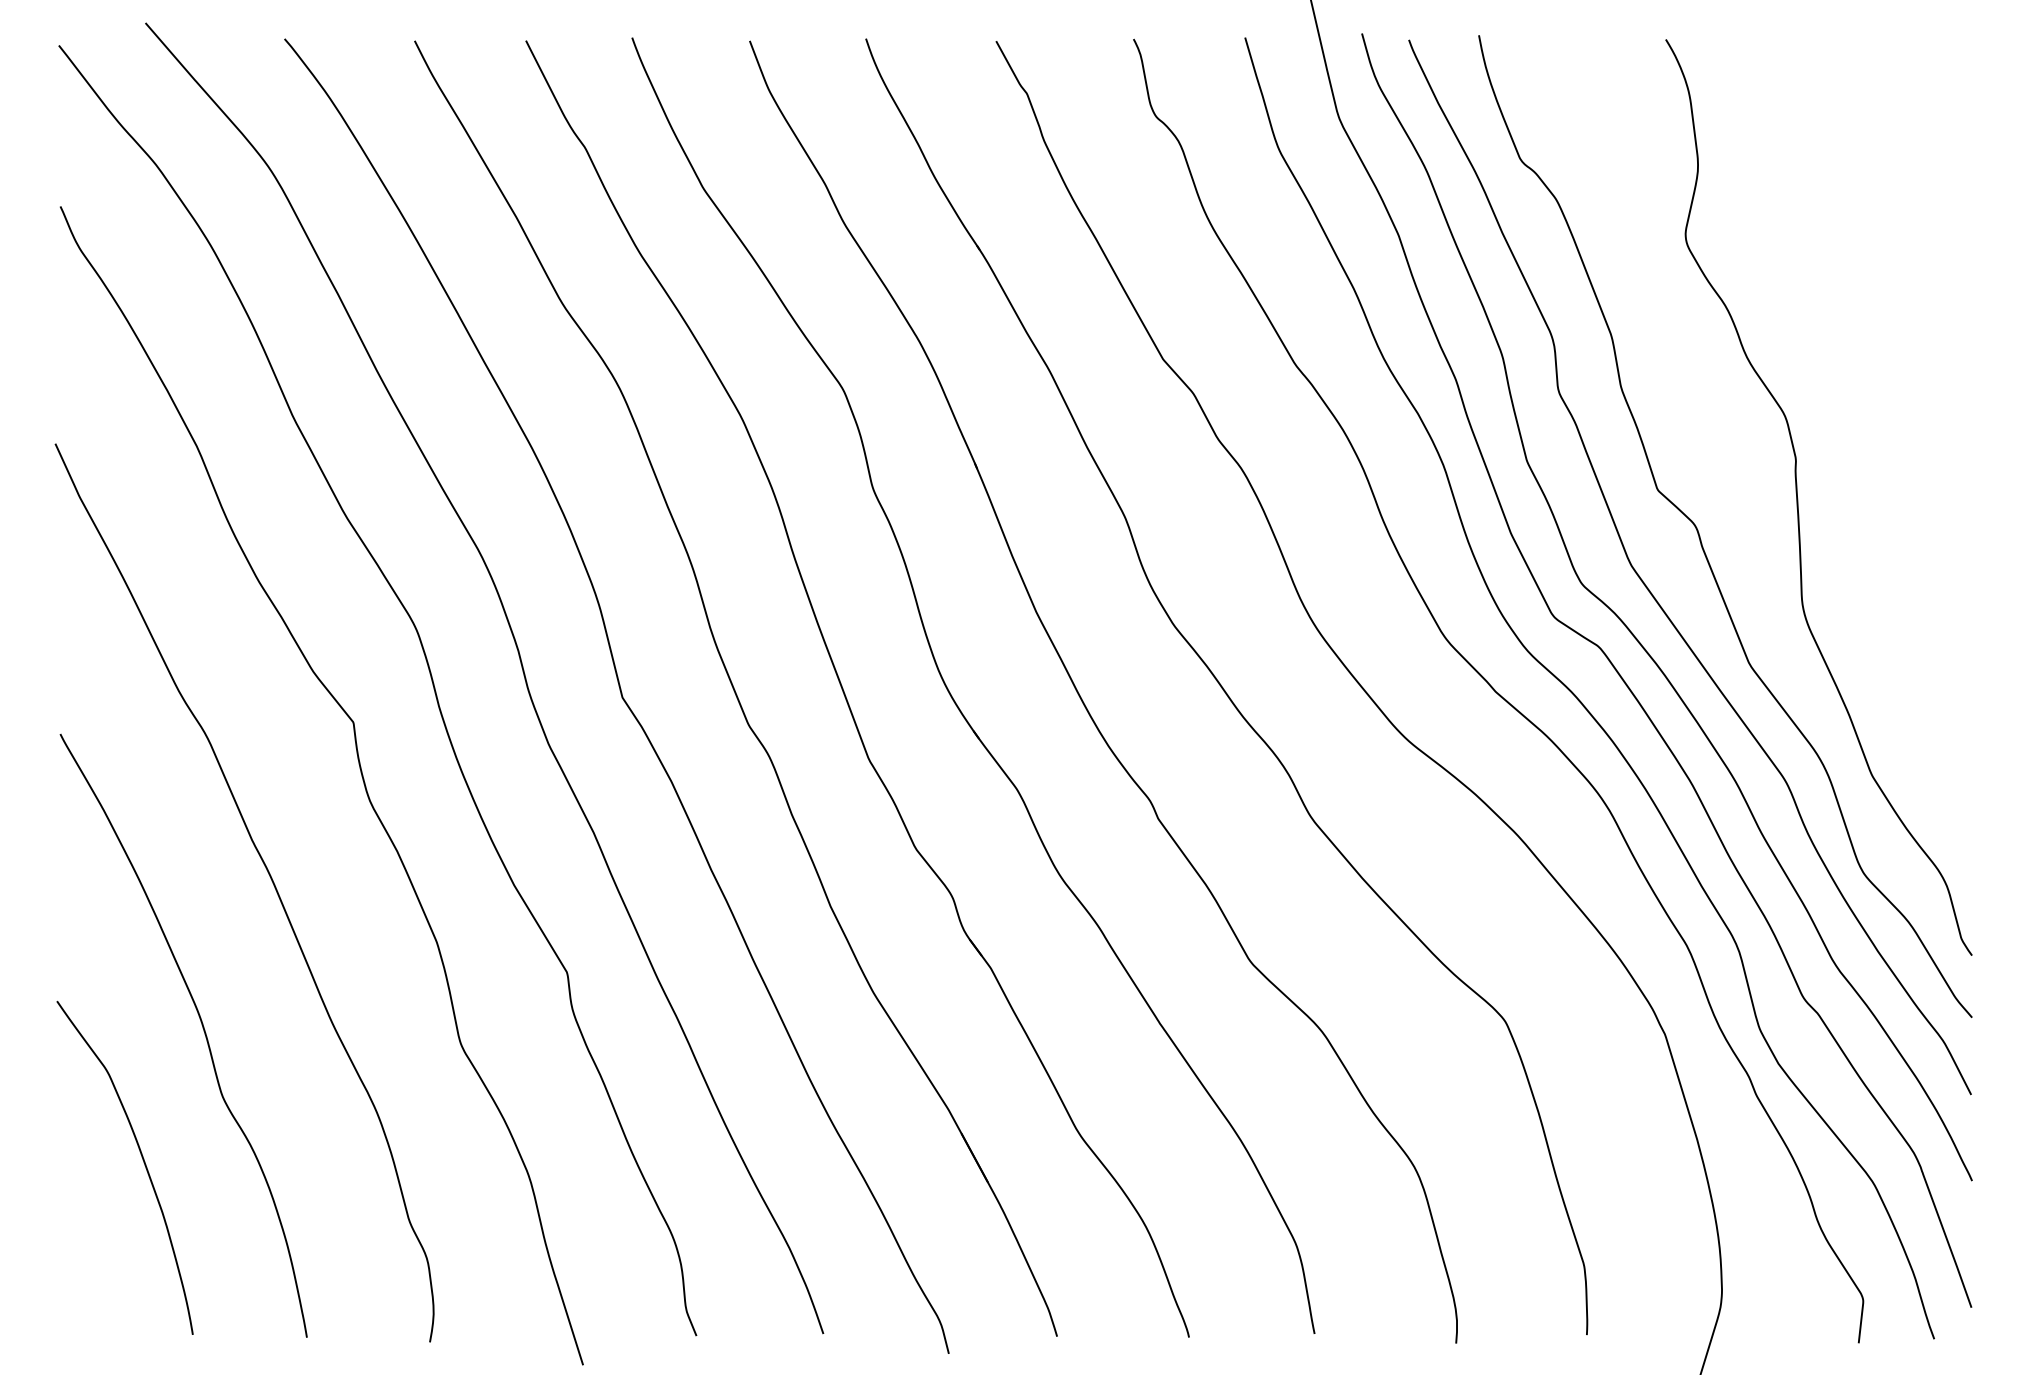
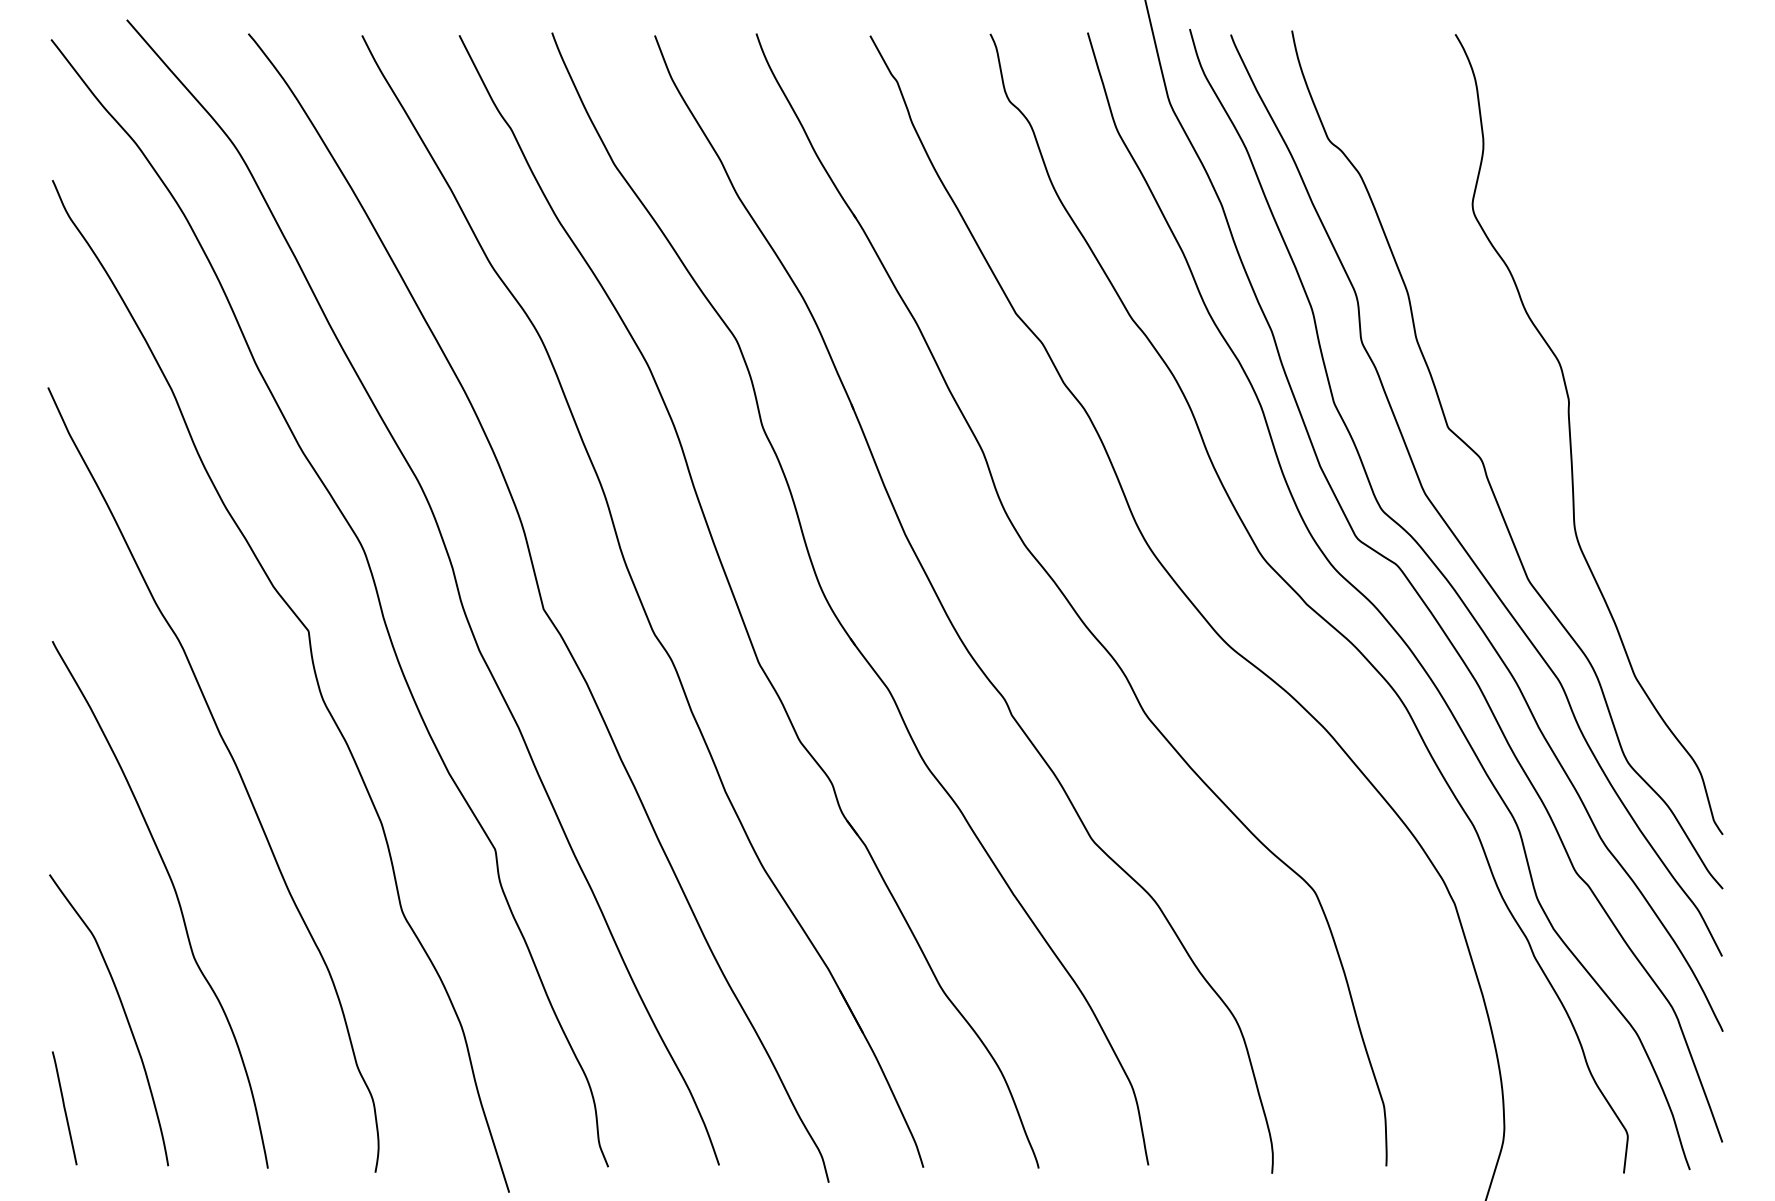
line: (73, 1268) -> (63, 1108), added

